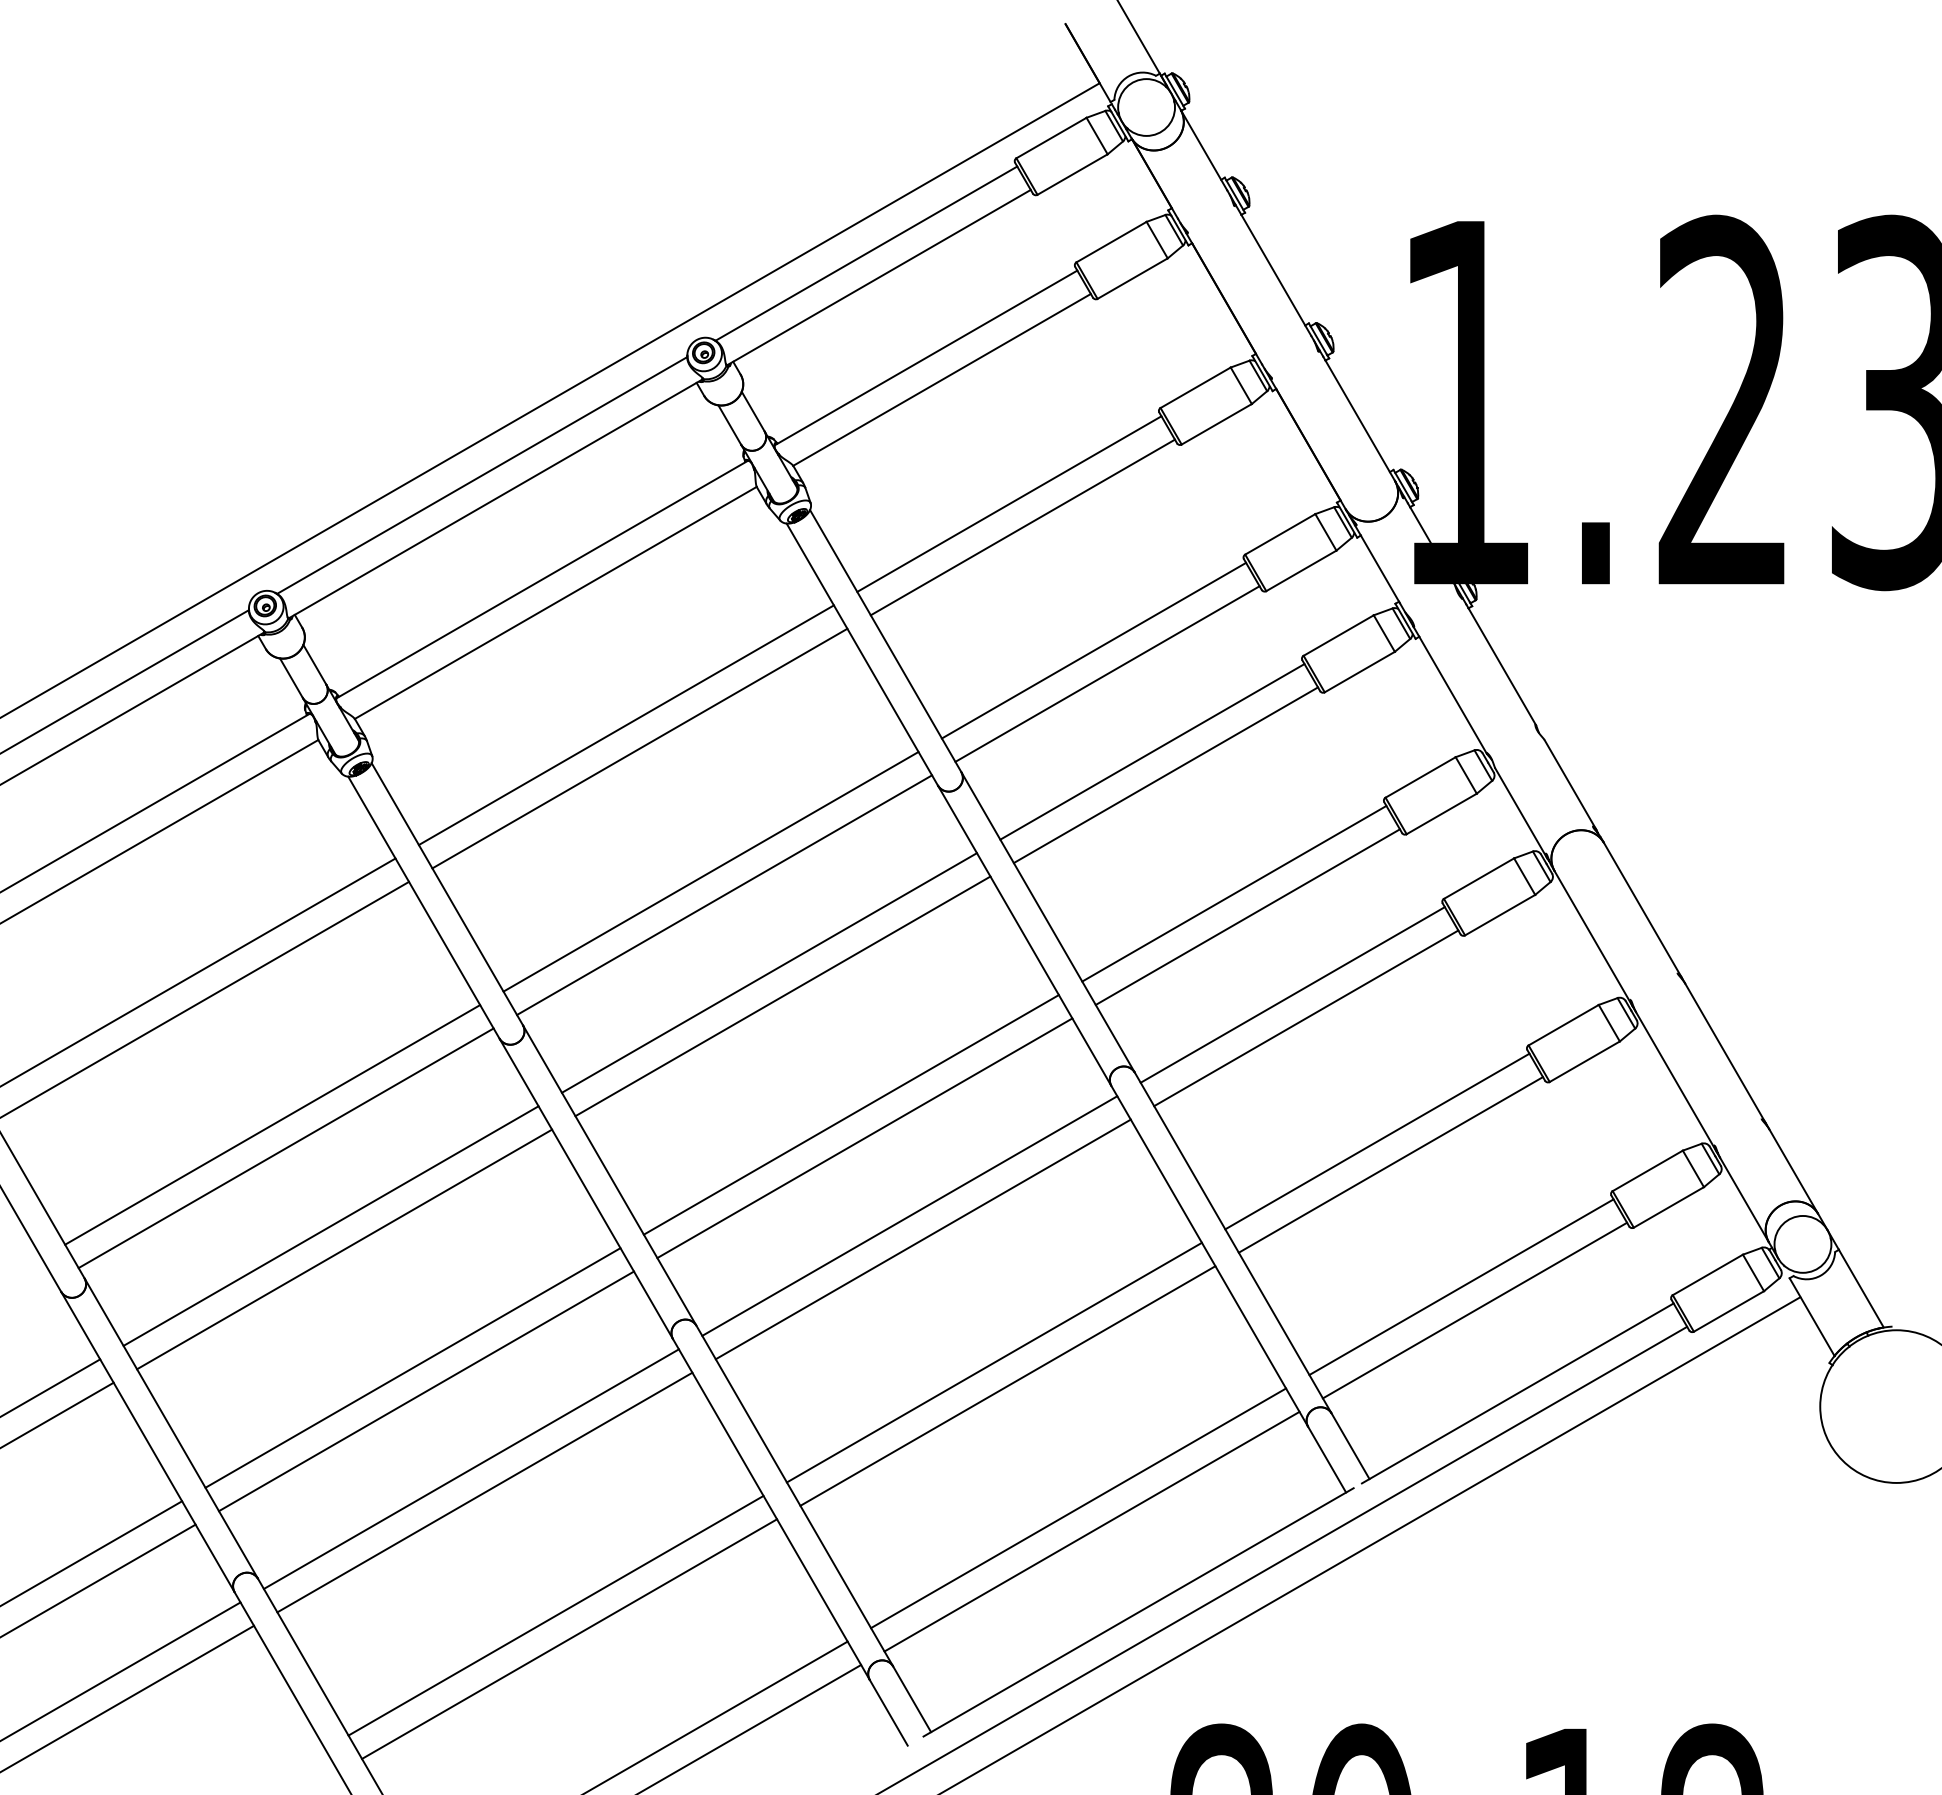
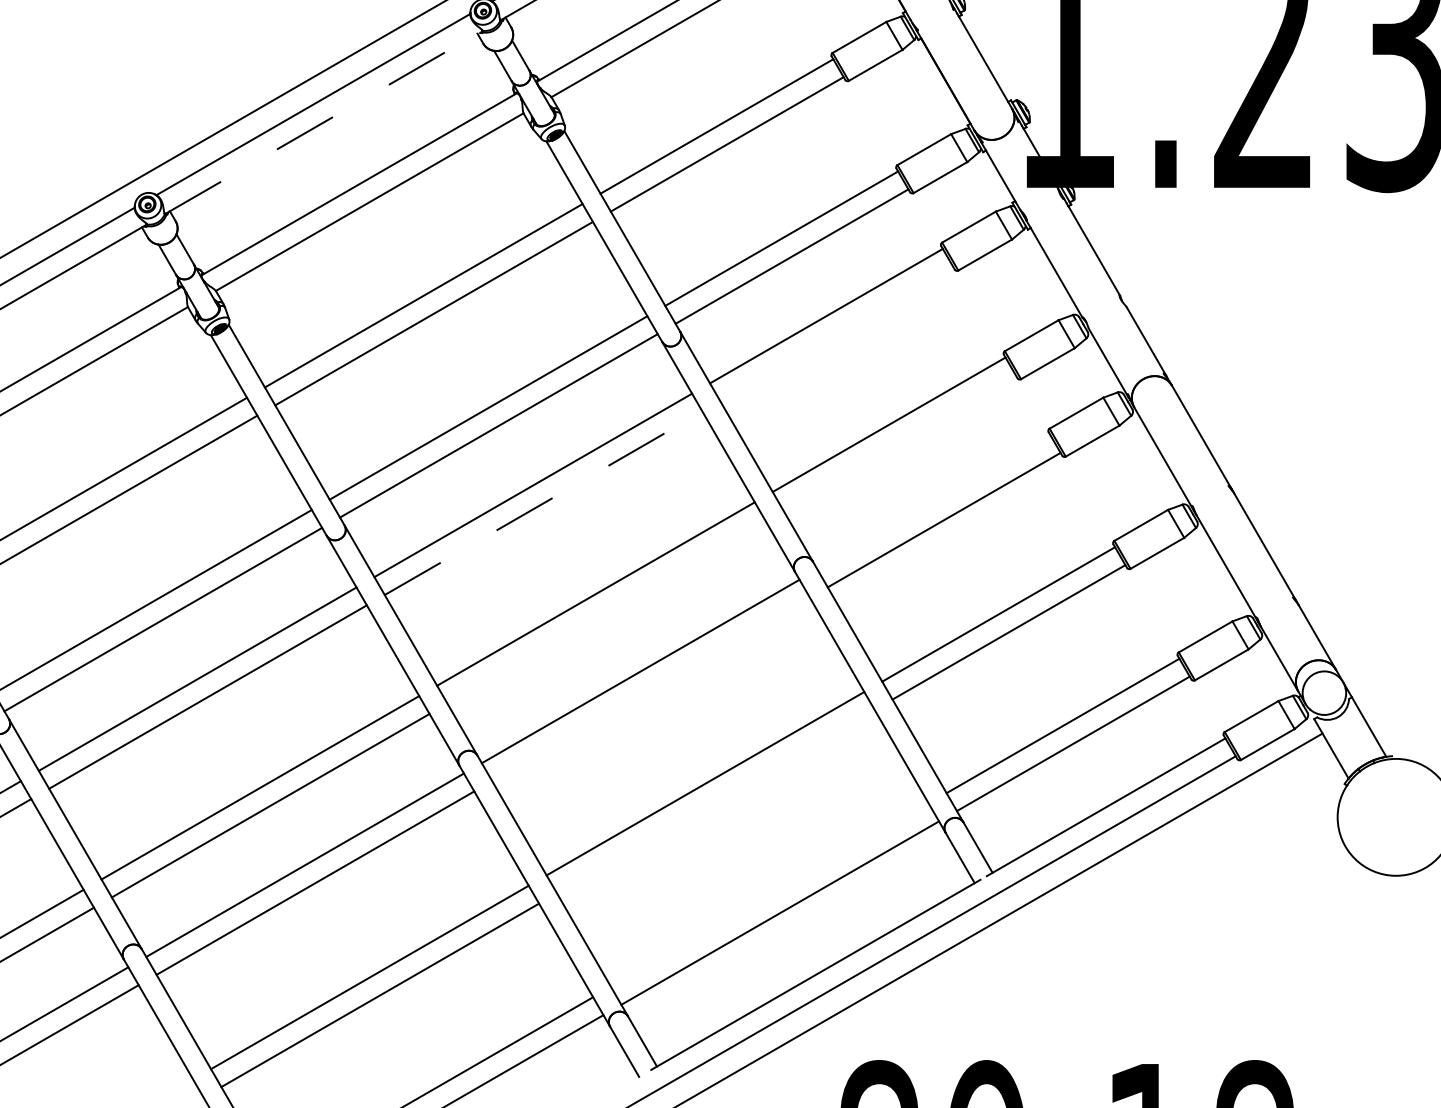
line: (496, 498) -> (324, 122), solid -> dashed
line: (1165, 775) -> (836, 334), removed
line: (1247, 916) -> (899, 442), removed
line: (1292, 994) -> (933, 501), removed
line: (782, 996) -> (543, 503), solid -> dashed
line: (864, 1138) -> (606, 612), removed
line: (922, 1239) -> (650, 689), removed
line: (1007, 1385) -> (715, 801), removed
line: (1078, 1508) -> (769, 895), removed

